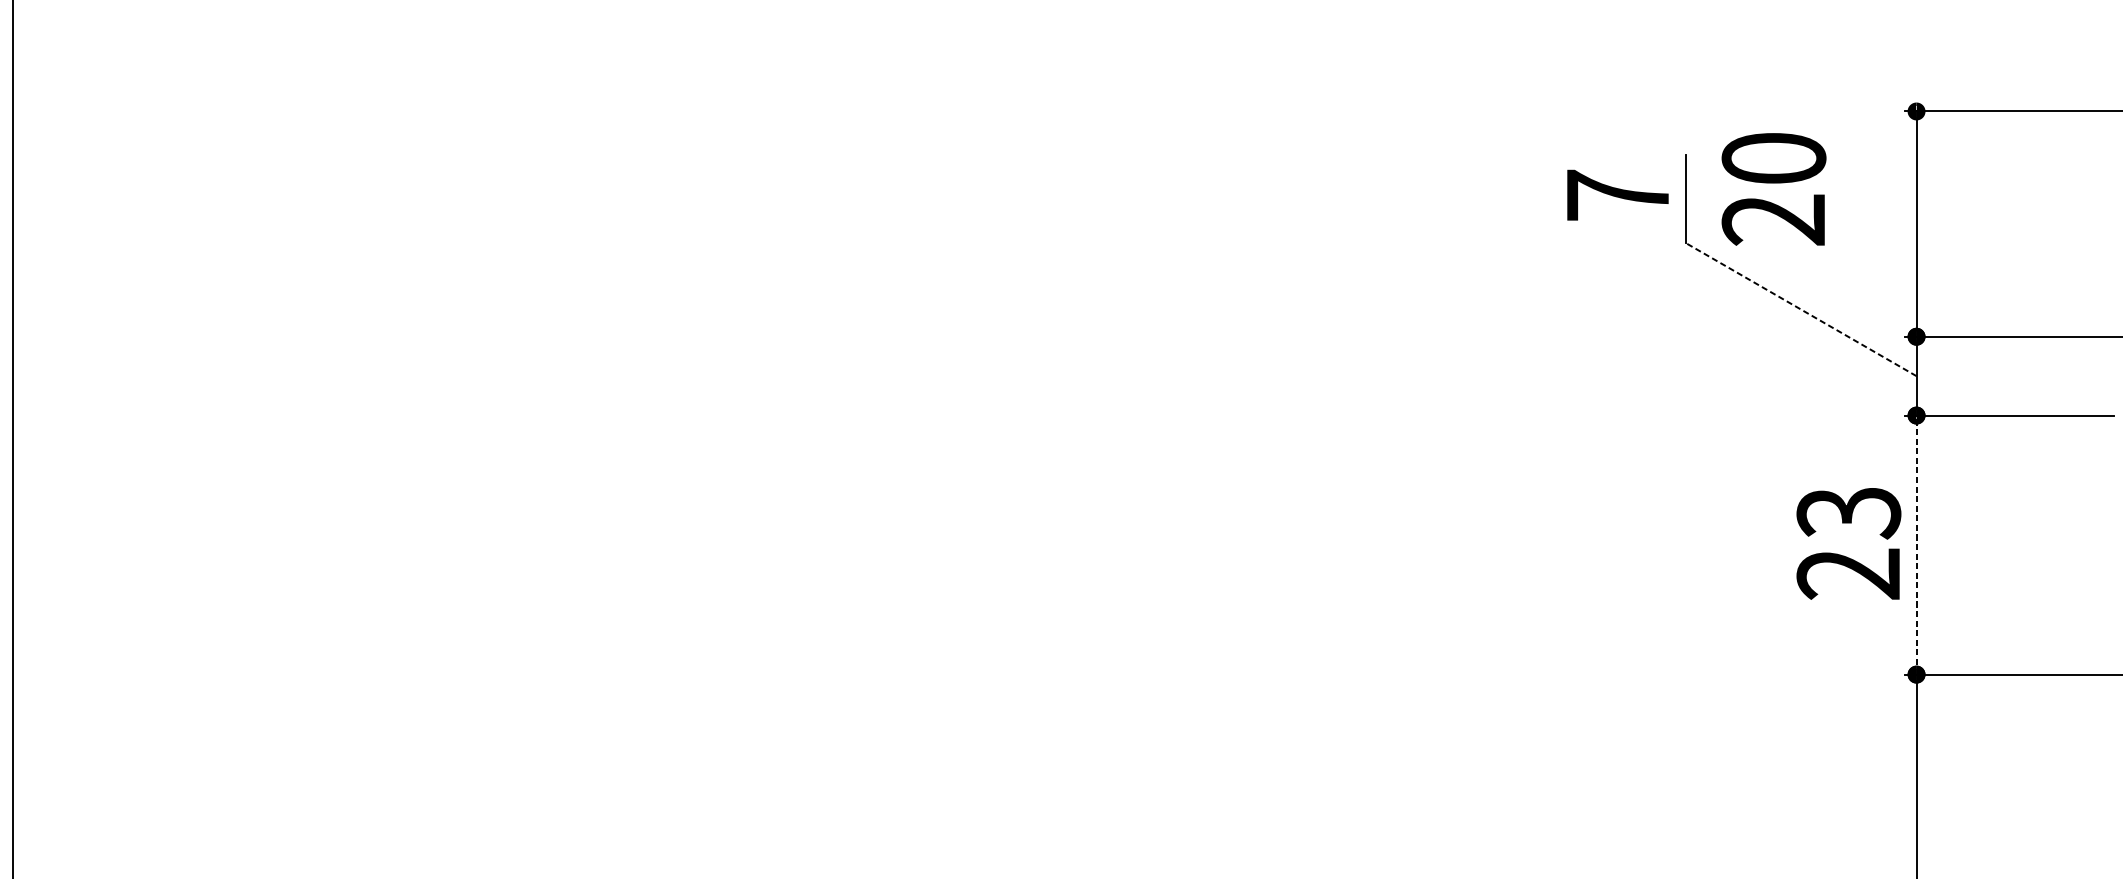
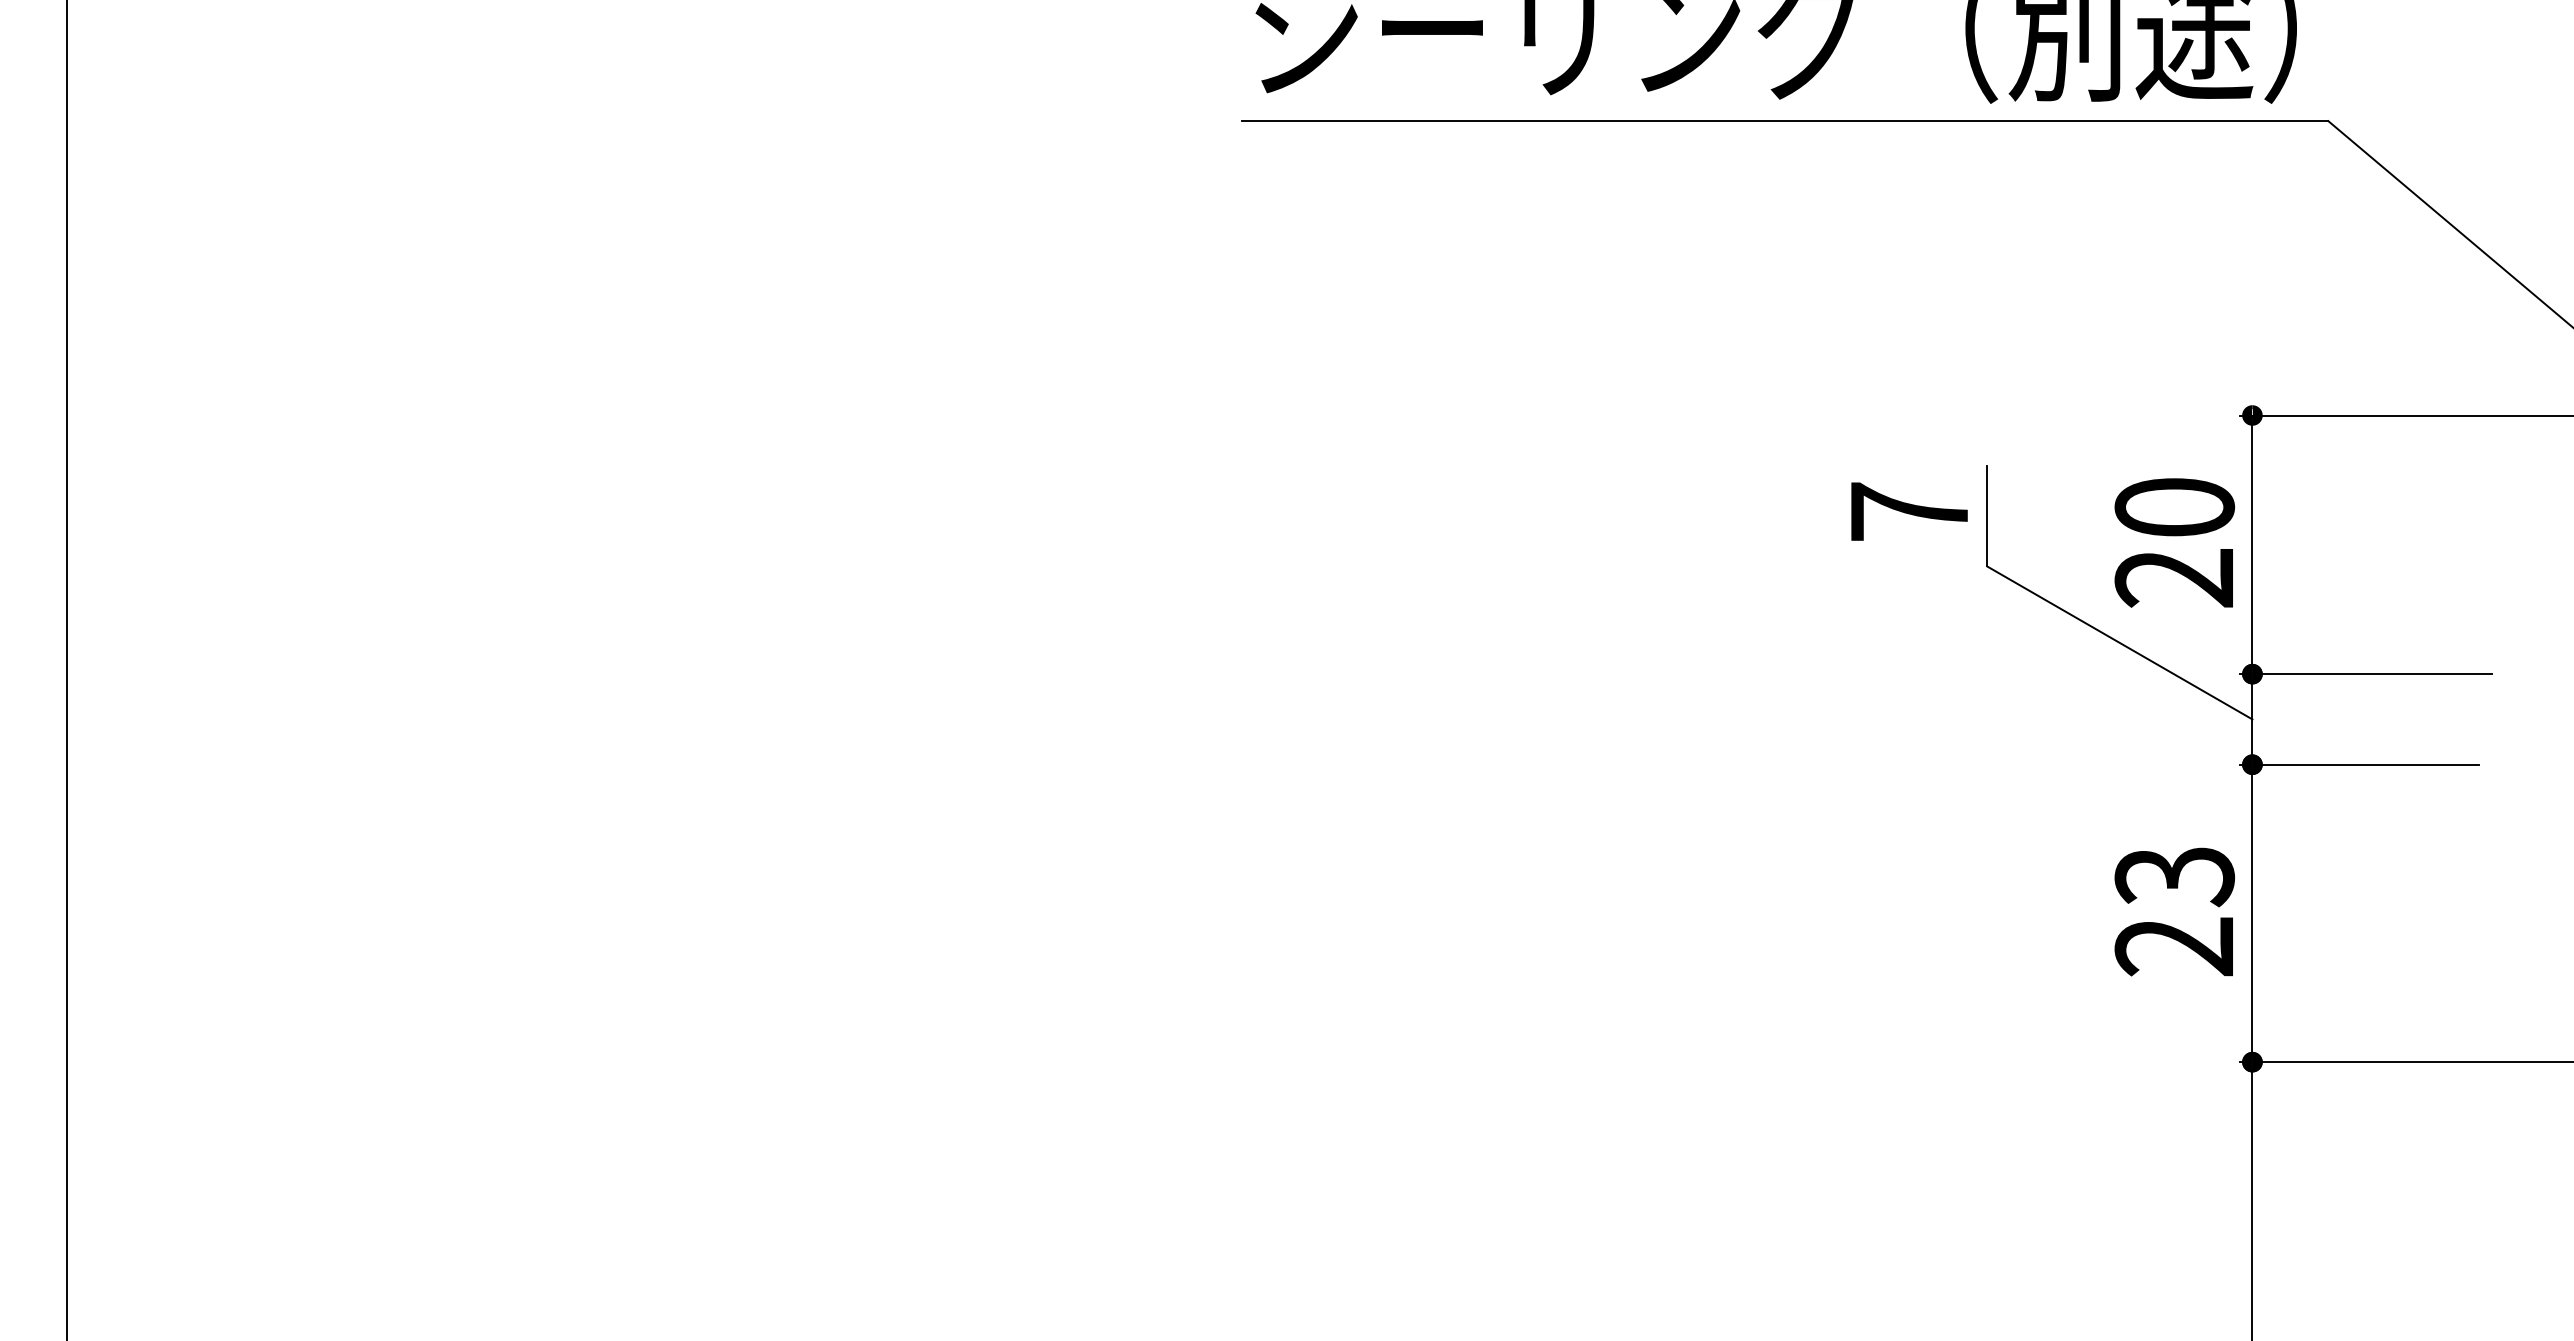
text: (1773, 188) -> (2174, 542), moved
line: (1800, 309) -> (2119, 642), dashed -> solid
line: (1916, 545) -> (2252, 913), dashed -> solid

